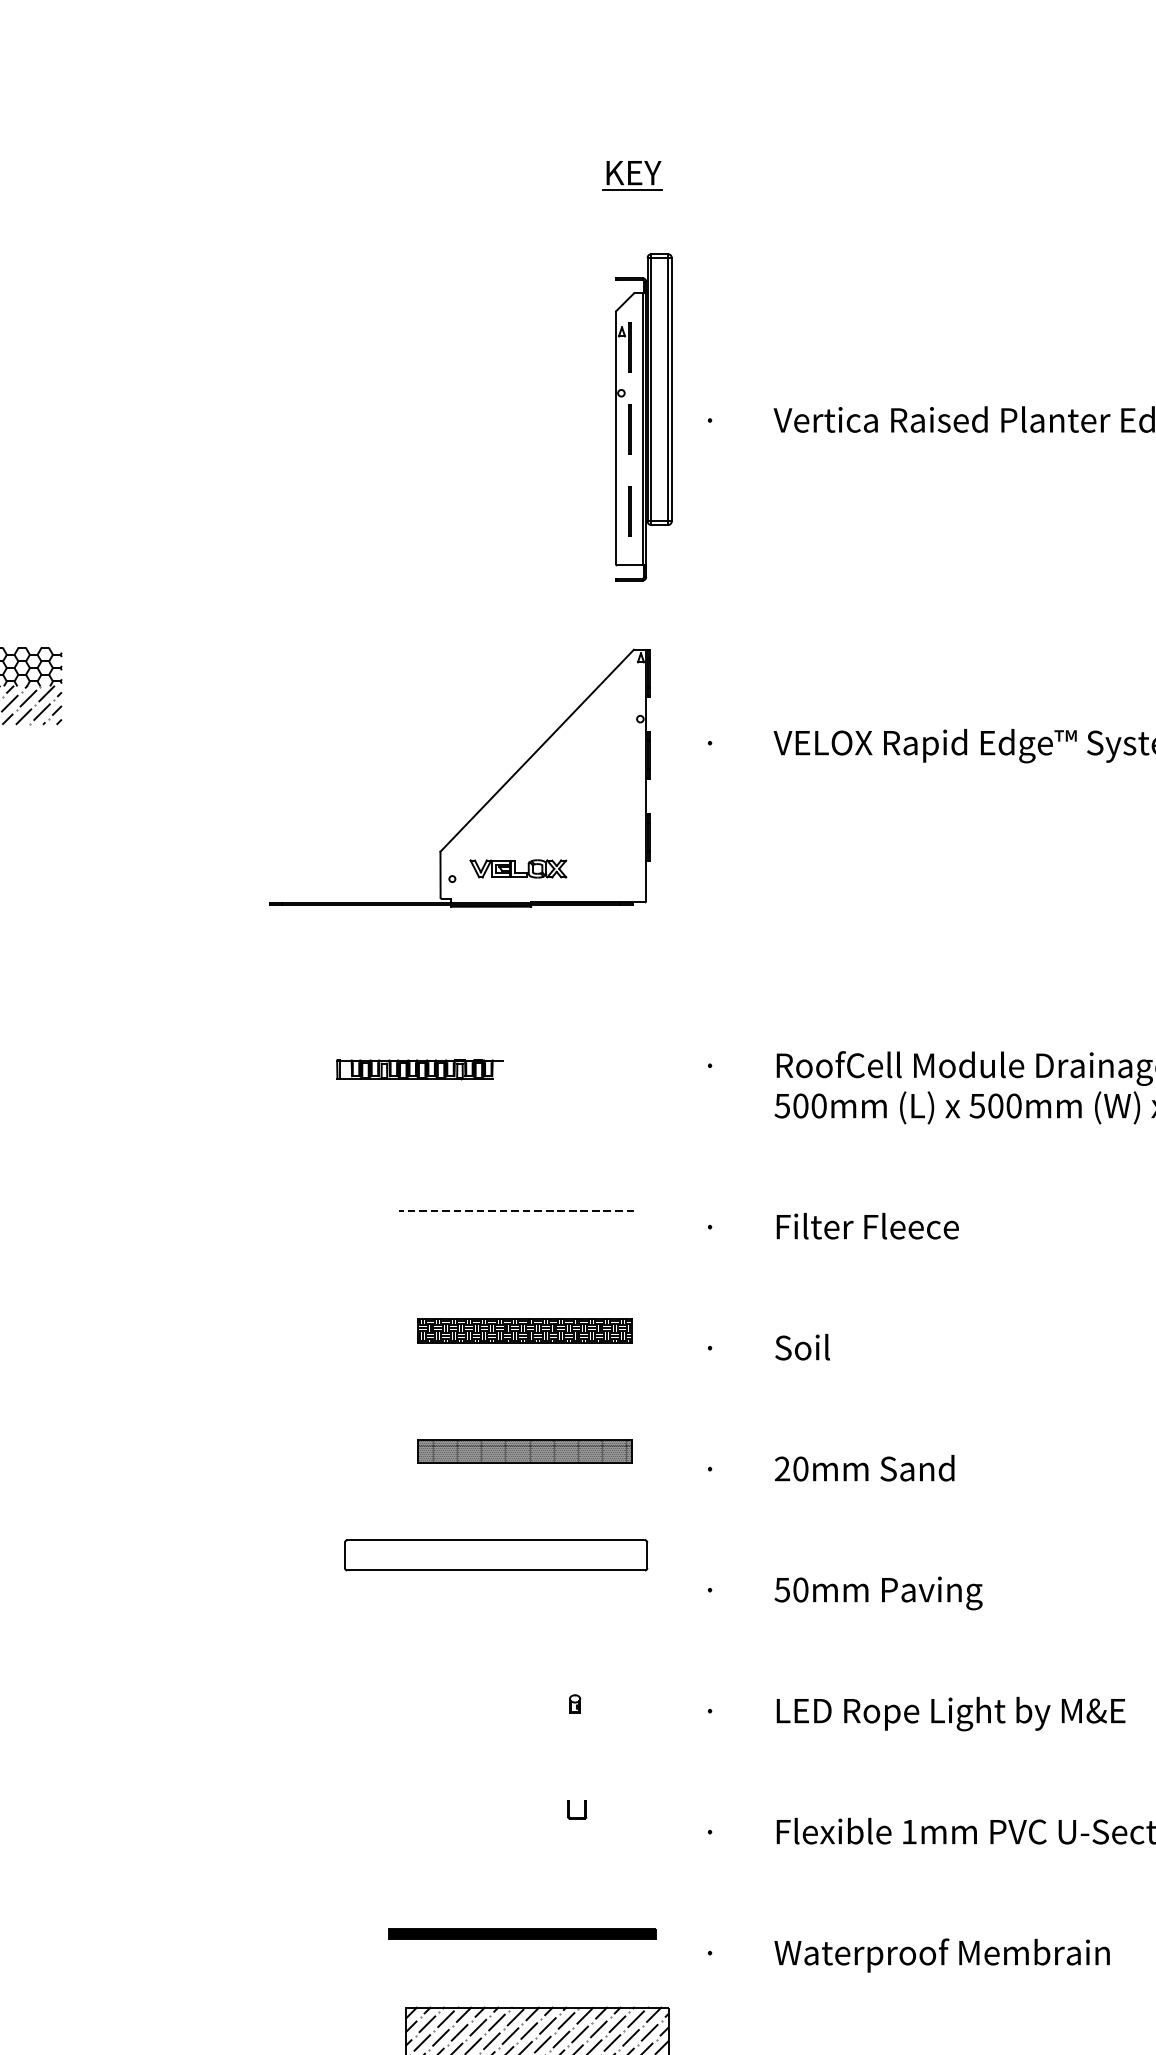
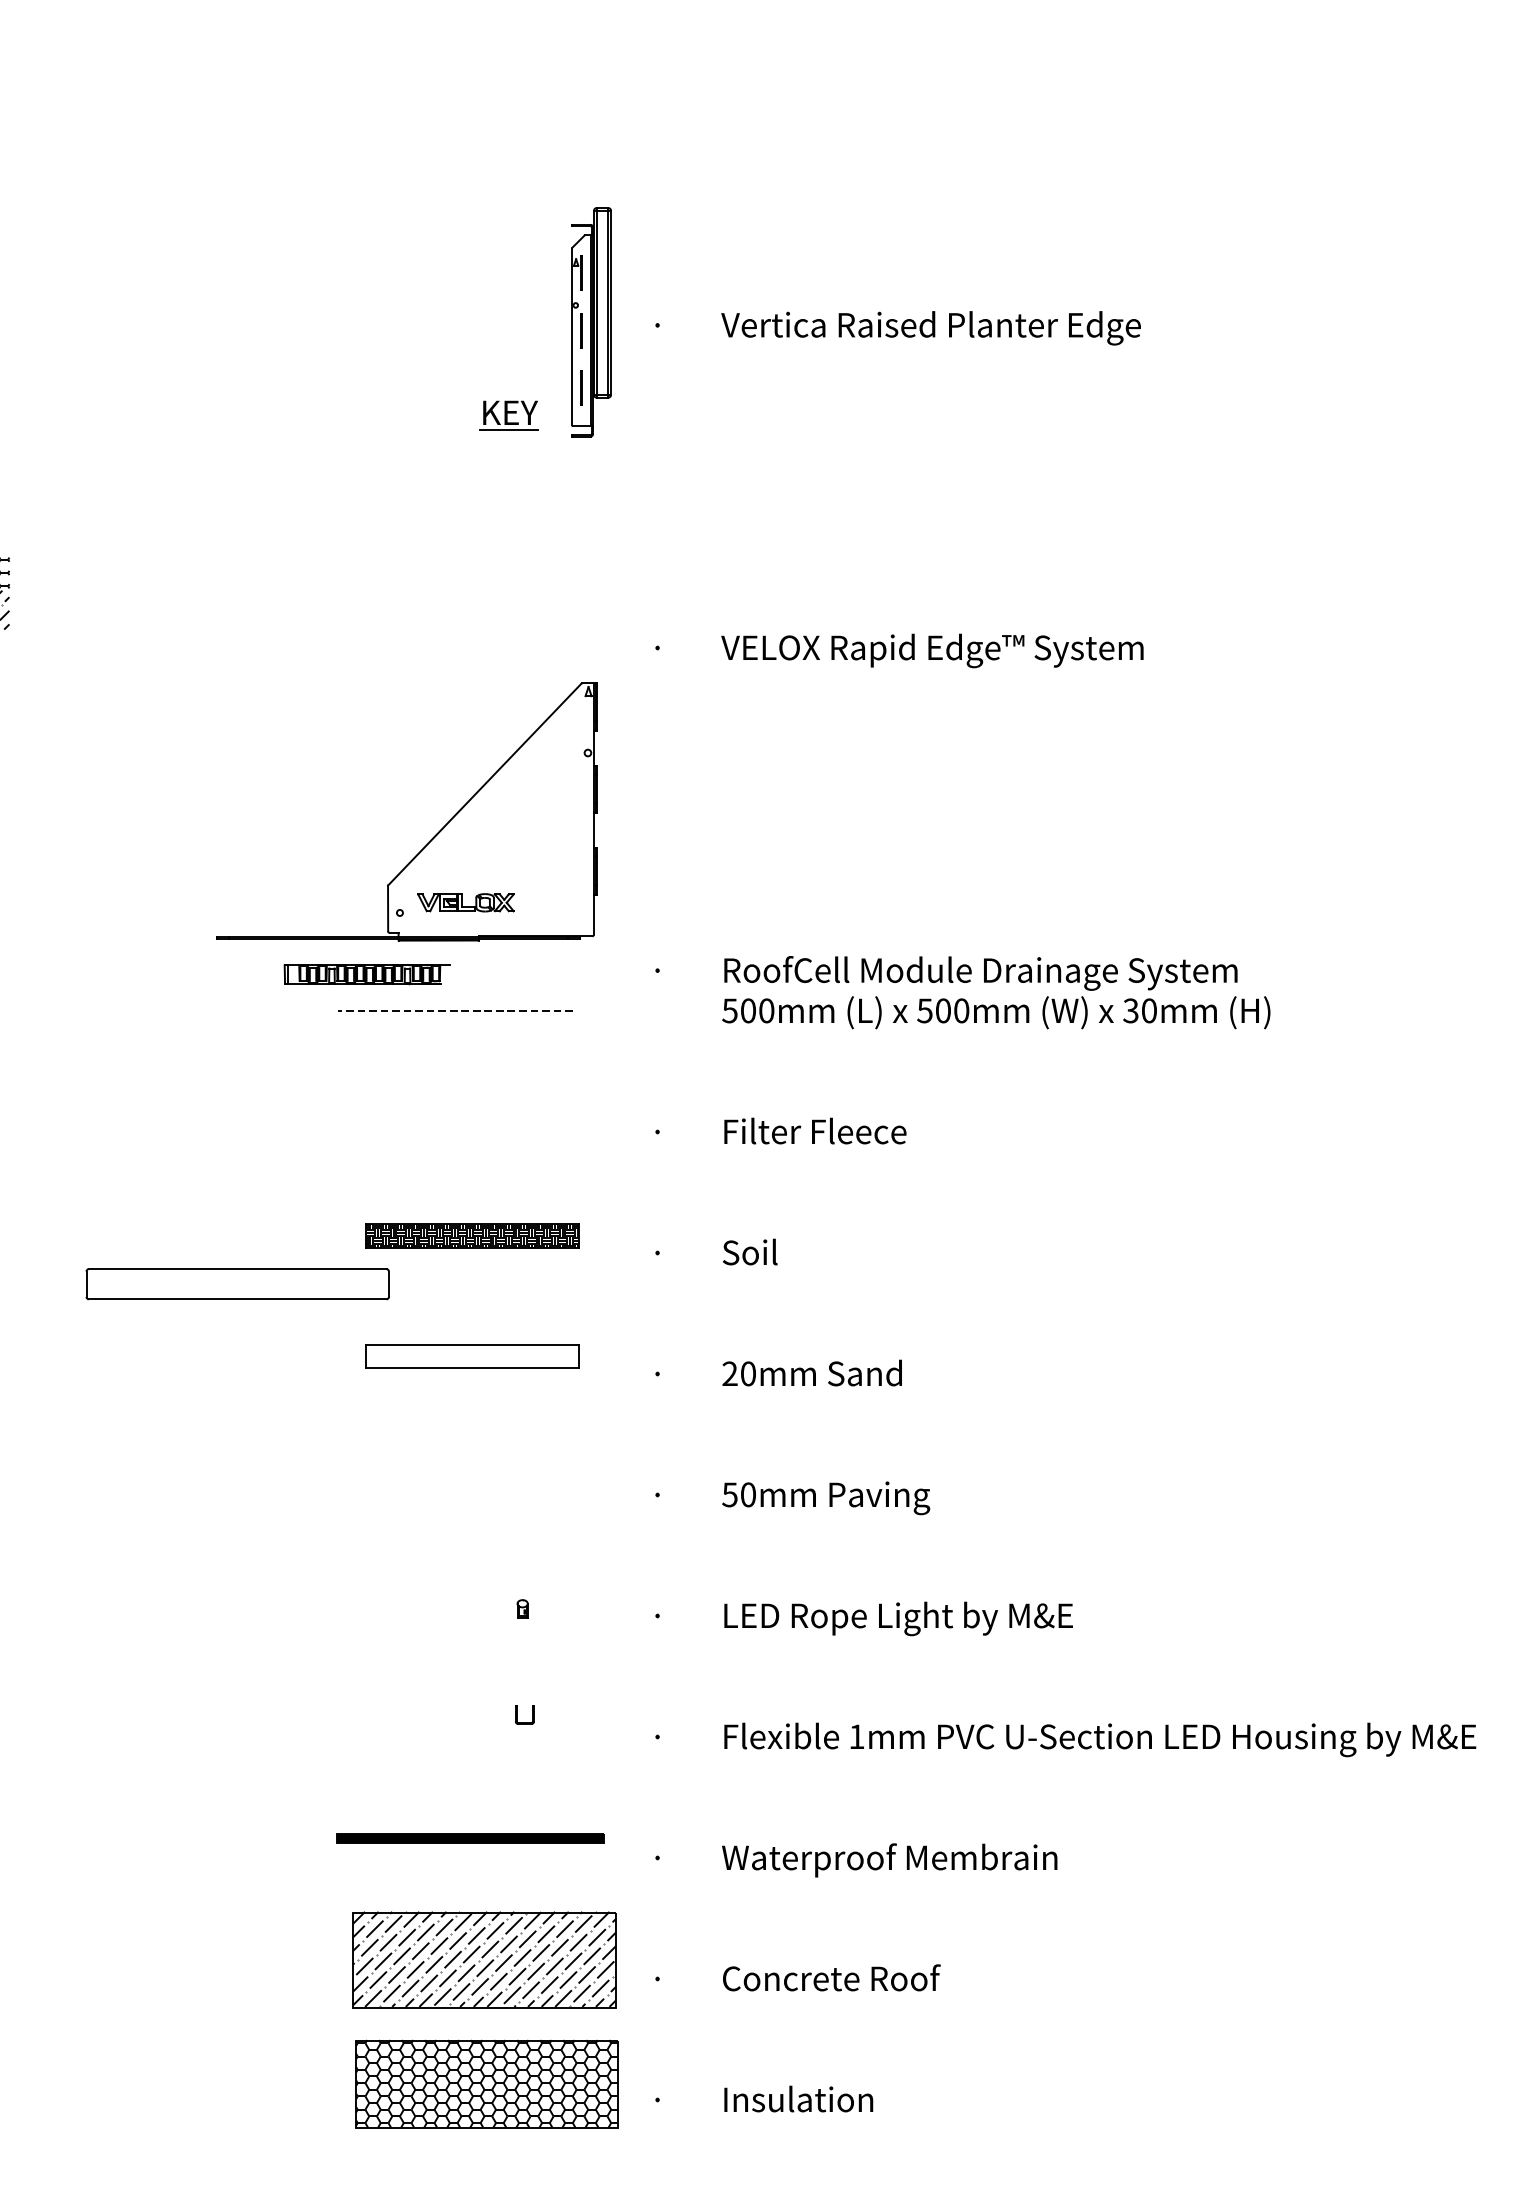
part: (631, 175) -> (508, 415), moved
part: (643, 417) -> (591, 322), size x0.7
part: (484, 803) -> (432, 837), moved
line: (516, 1210) -> (455, 1010), moved
hatch: (523, 1450) -> (471, 1355), removed
part: (495, 1555) -> (237, 1284), moved

